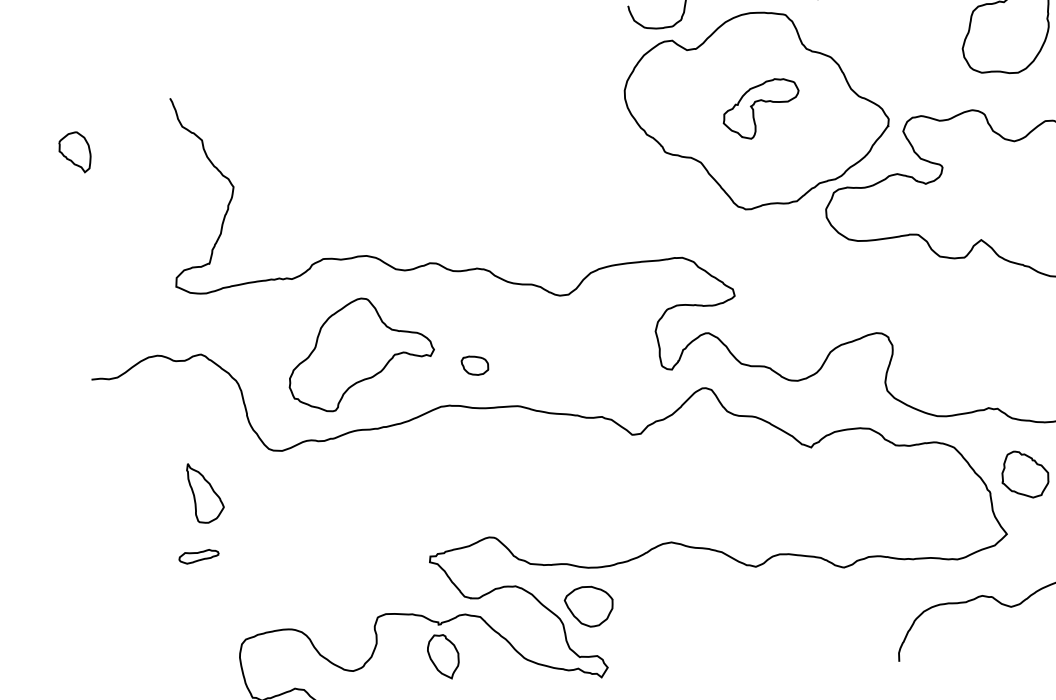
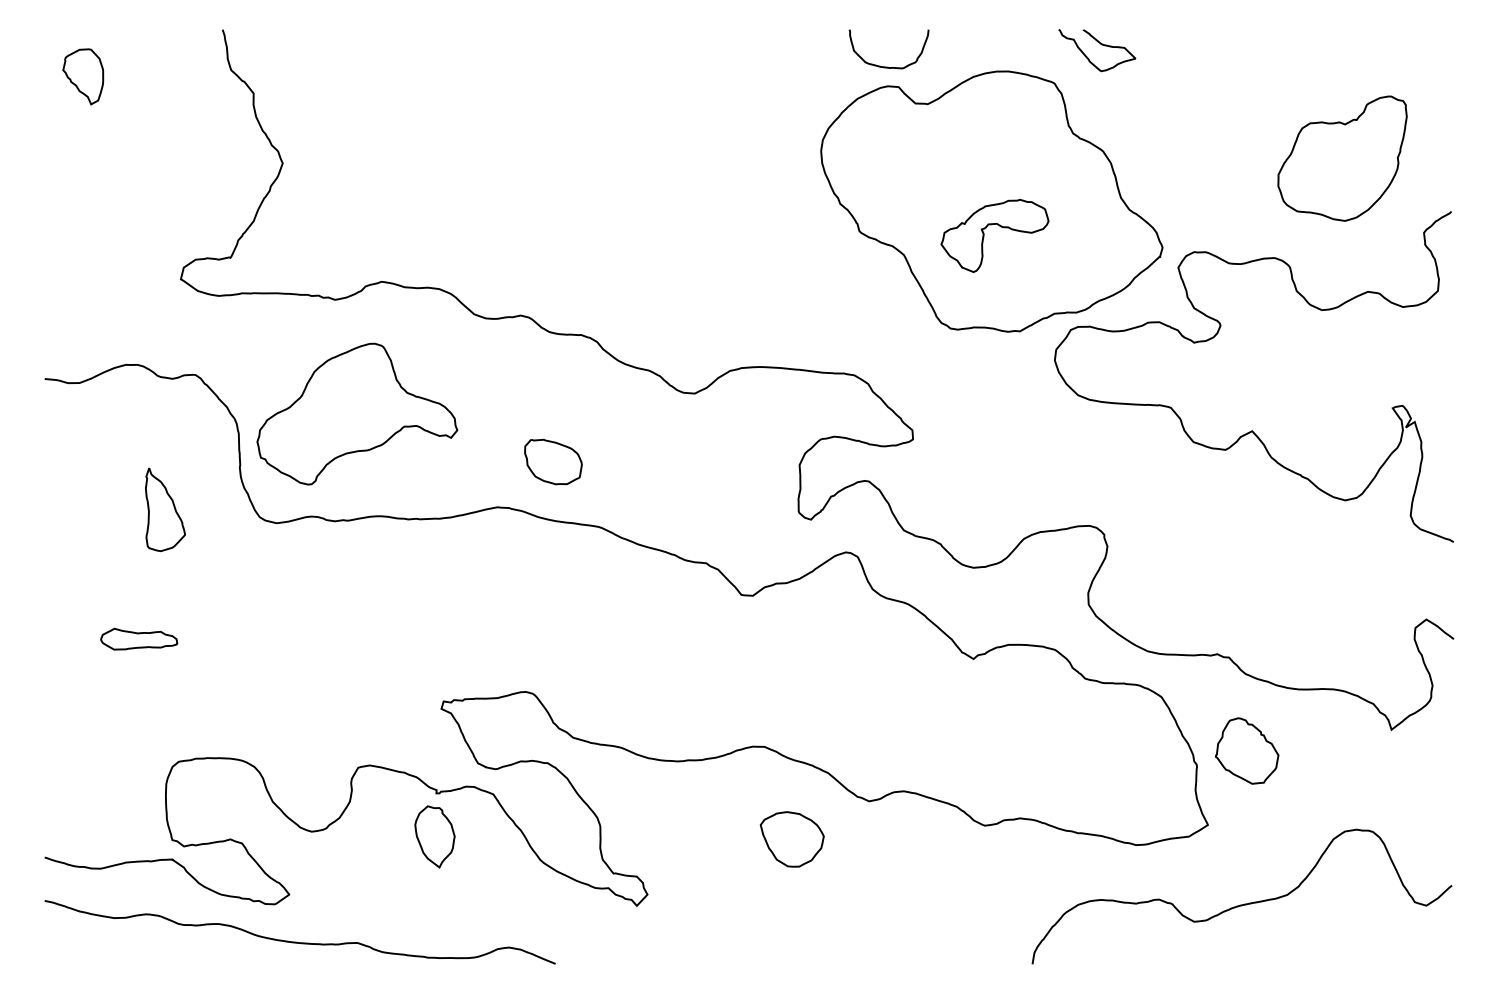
part: (753, 110) -> (984, 235), moved
part: (358, 352) -> (357, 413), moved
part: (475, 365) -> (553, 461), size x1.67
part: (205, 491) -> (165, 509), moved
part: (198, 555) -> (139, 638), size x1.43
part: (589, 606) -> (791, 839), moved

